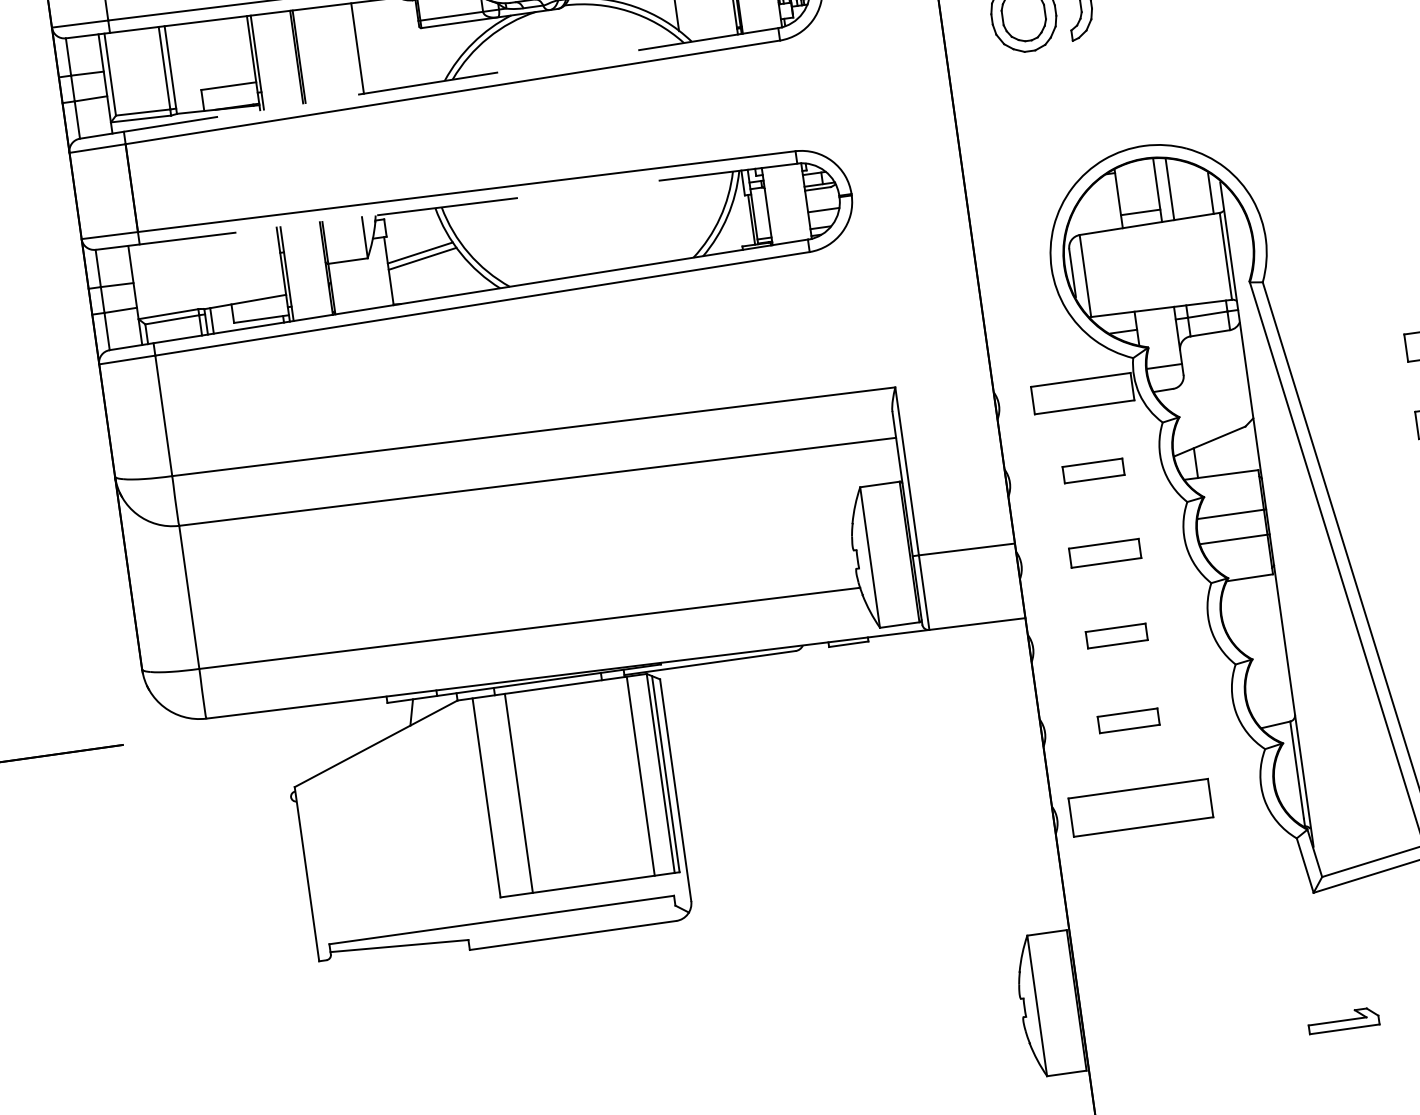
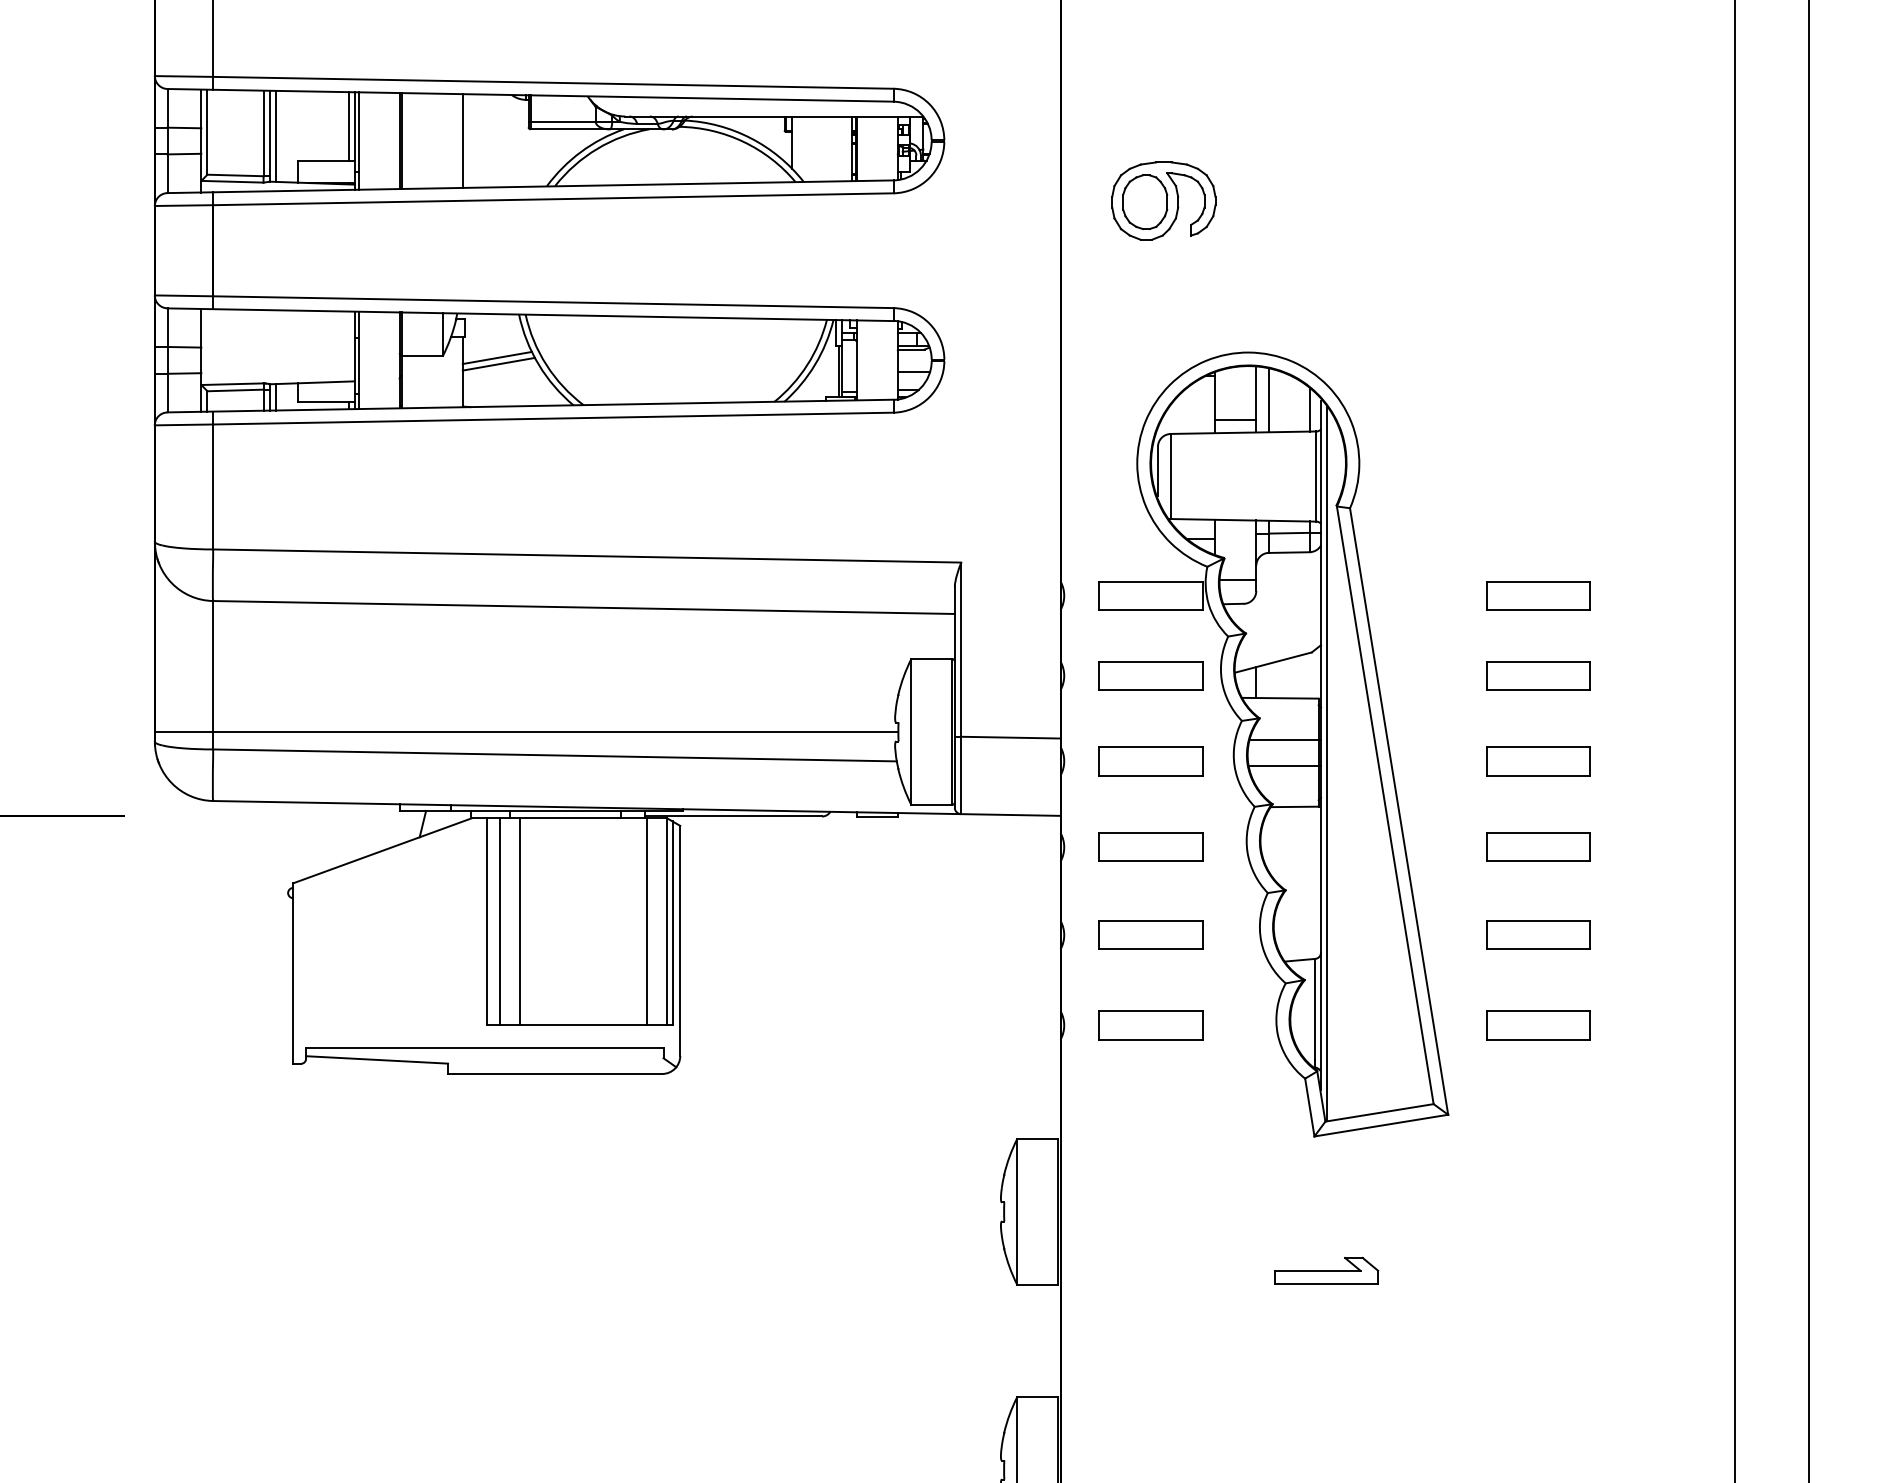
line: (245, 49) -> (348, 126), added
line: (176, 68) -> (275, 135), added
line: (429, 83) -> (530, 186), dashed -> solid
line: (447, 206) -> (531, 314), dashed -> solid
part: (1093, 470) -> (1150, 675), size x1.67
line: (1275, 531) -> (1327, 763), added
part: (1104, 553) -> (1150, 761), size x1.43
line: (499, 609) -> (526, 731), added
part: (1116, 635) -> (1150, 846), size x1.67
part: (1128, 720) -> (1150, 934), size x1.67
line: (498, 796) -> (499, 921), added
part: (1140, 808) -> (1150, 1025), size x0.71
part: (1343, 1020) -> (1326, 1270), size x1.43

